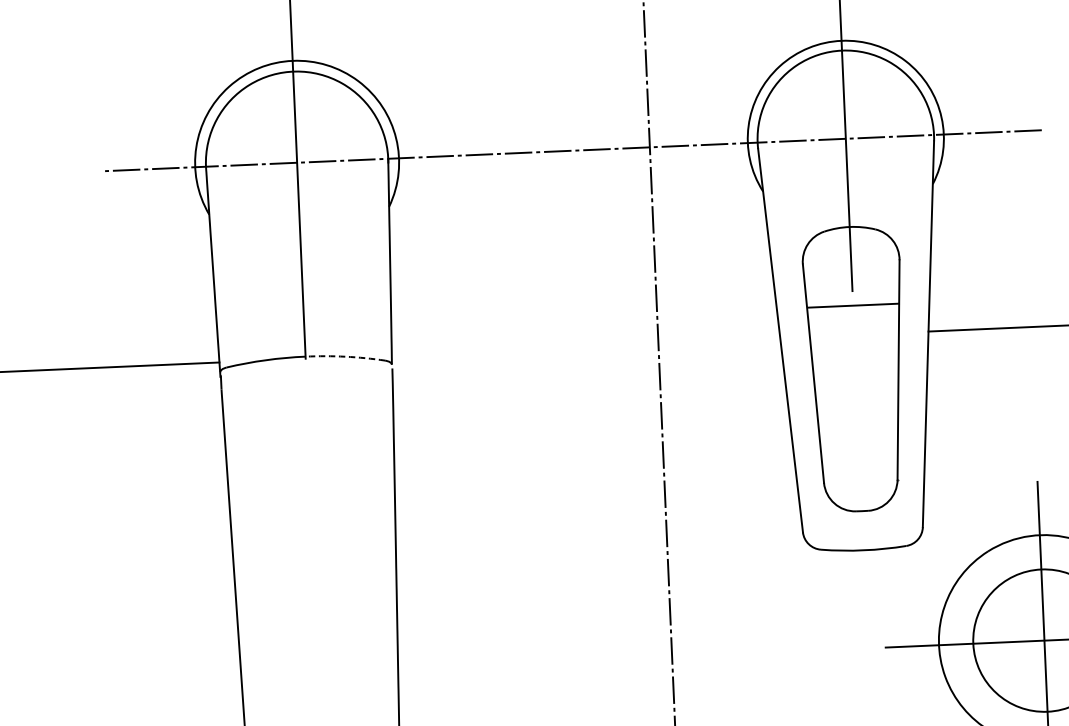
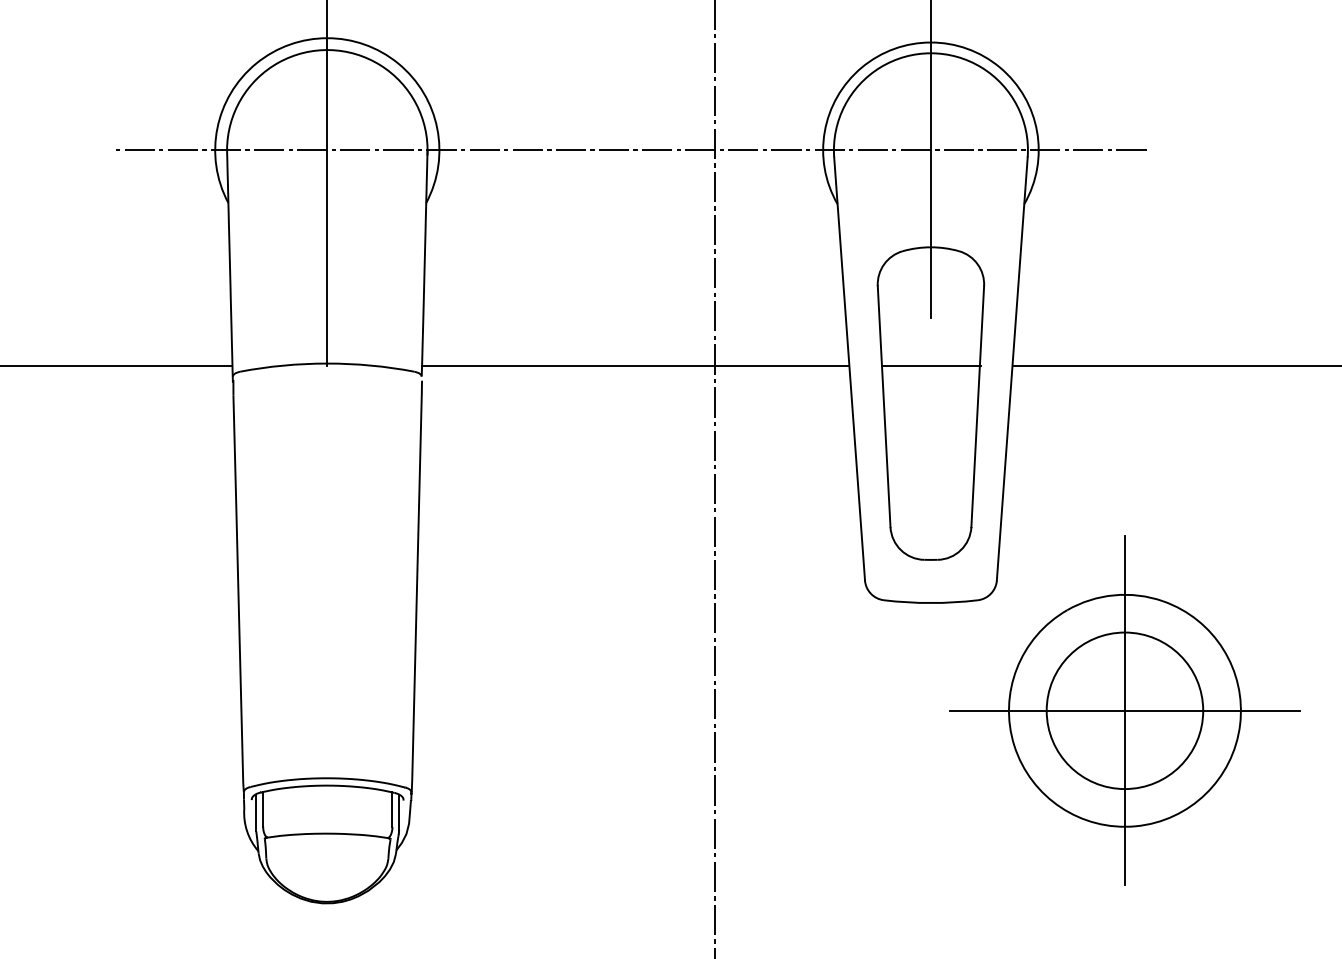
line: (853, 305) -> (931, 365), moved
line: (585, 346) -> (635, 365), added
arc: (345, 356) -> (371, 365), dashed -> solid

